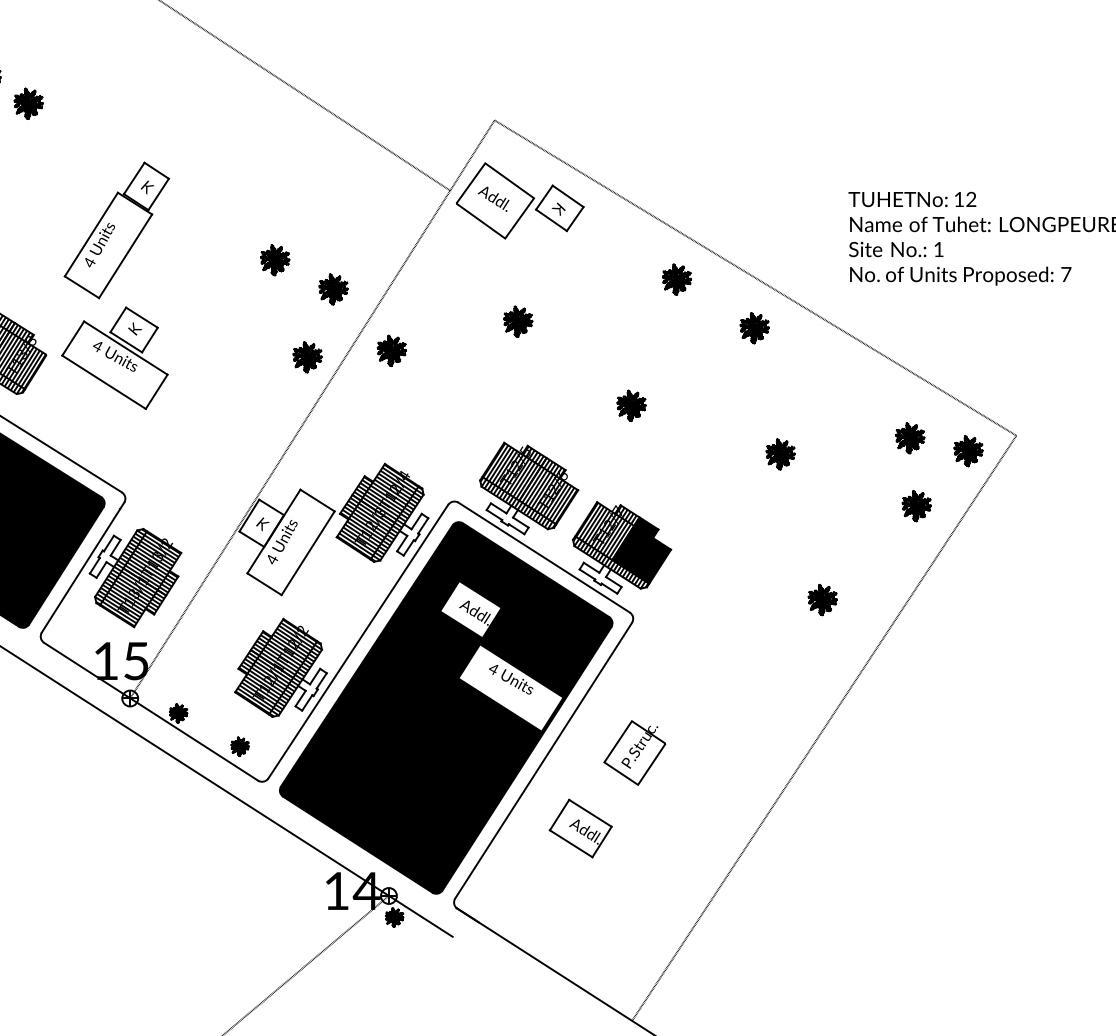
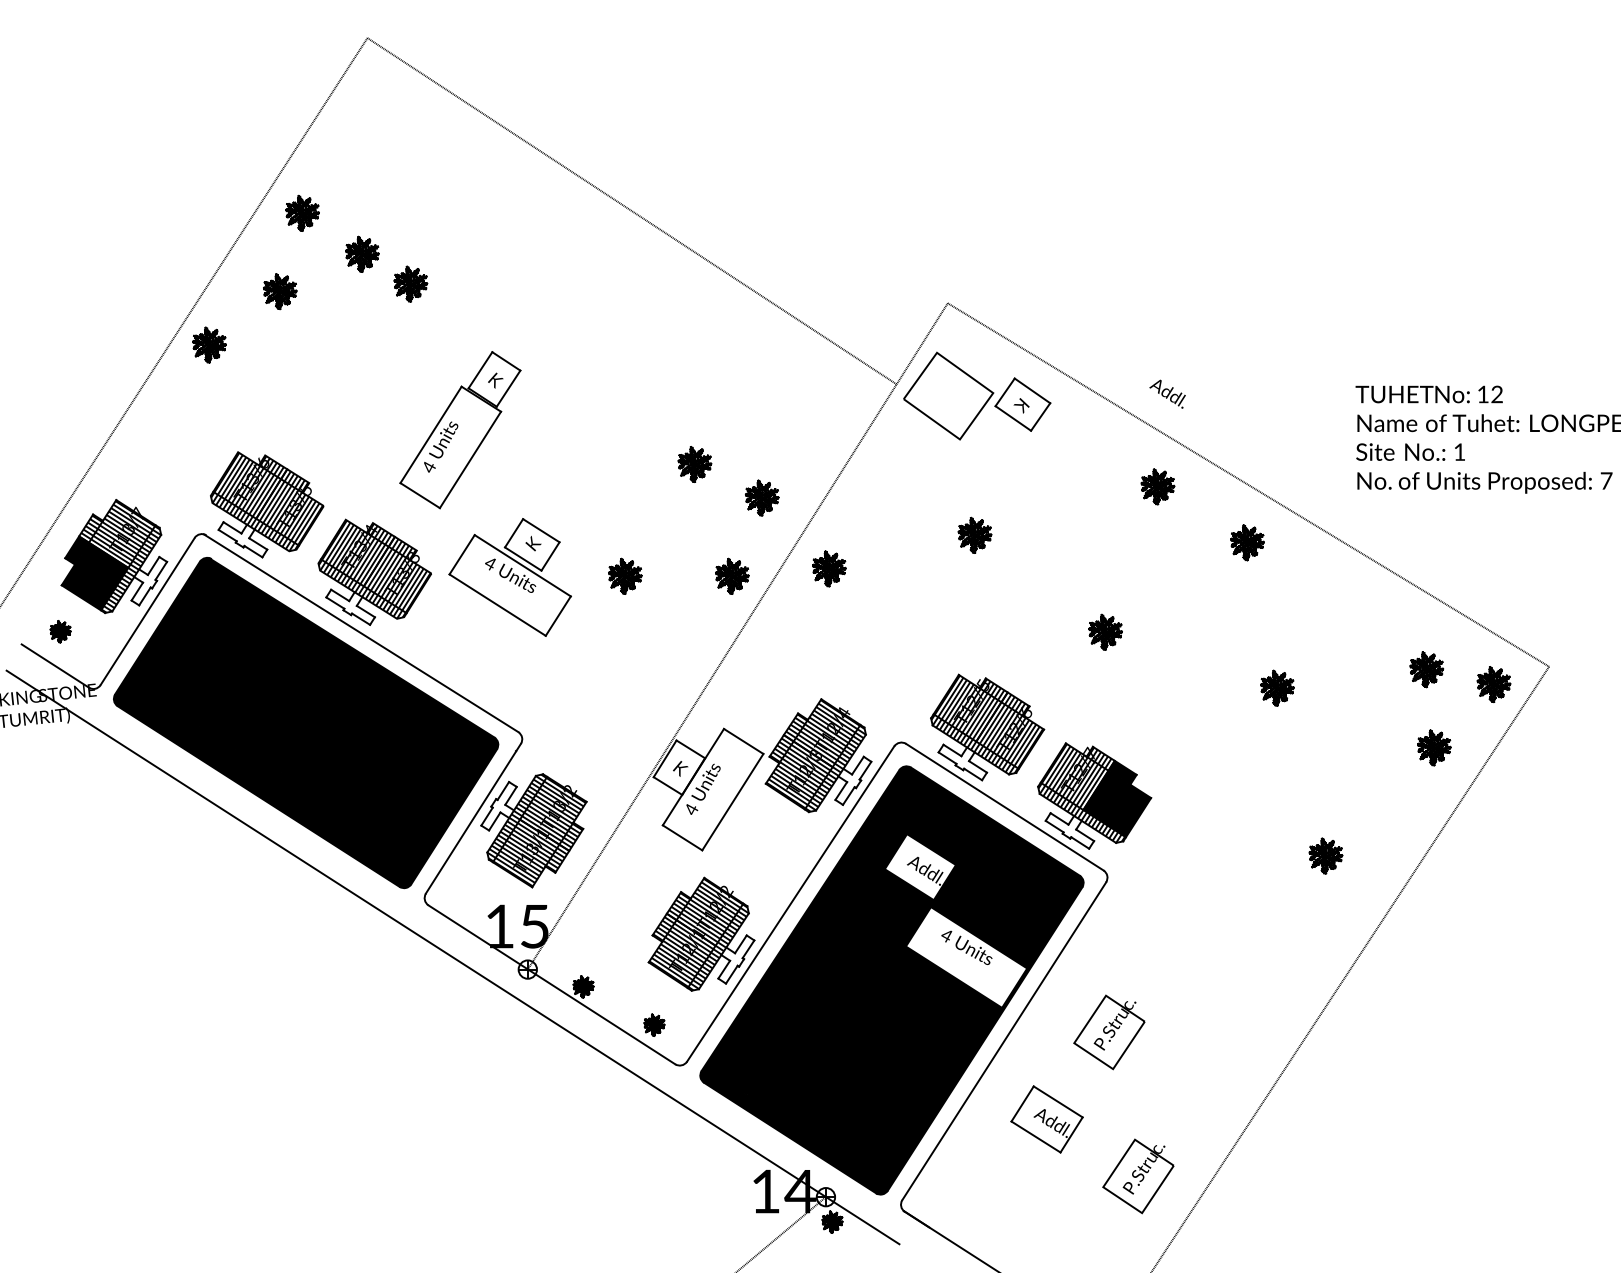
text: (493, 198) -> (1167, 393), moved
part: (116, 230) -> (460, 430), moved
part: (214, 356) -> (625, 575), added
part: (660, 878) -> (1138, 1176), added

